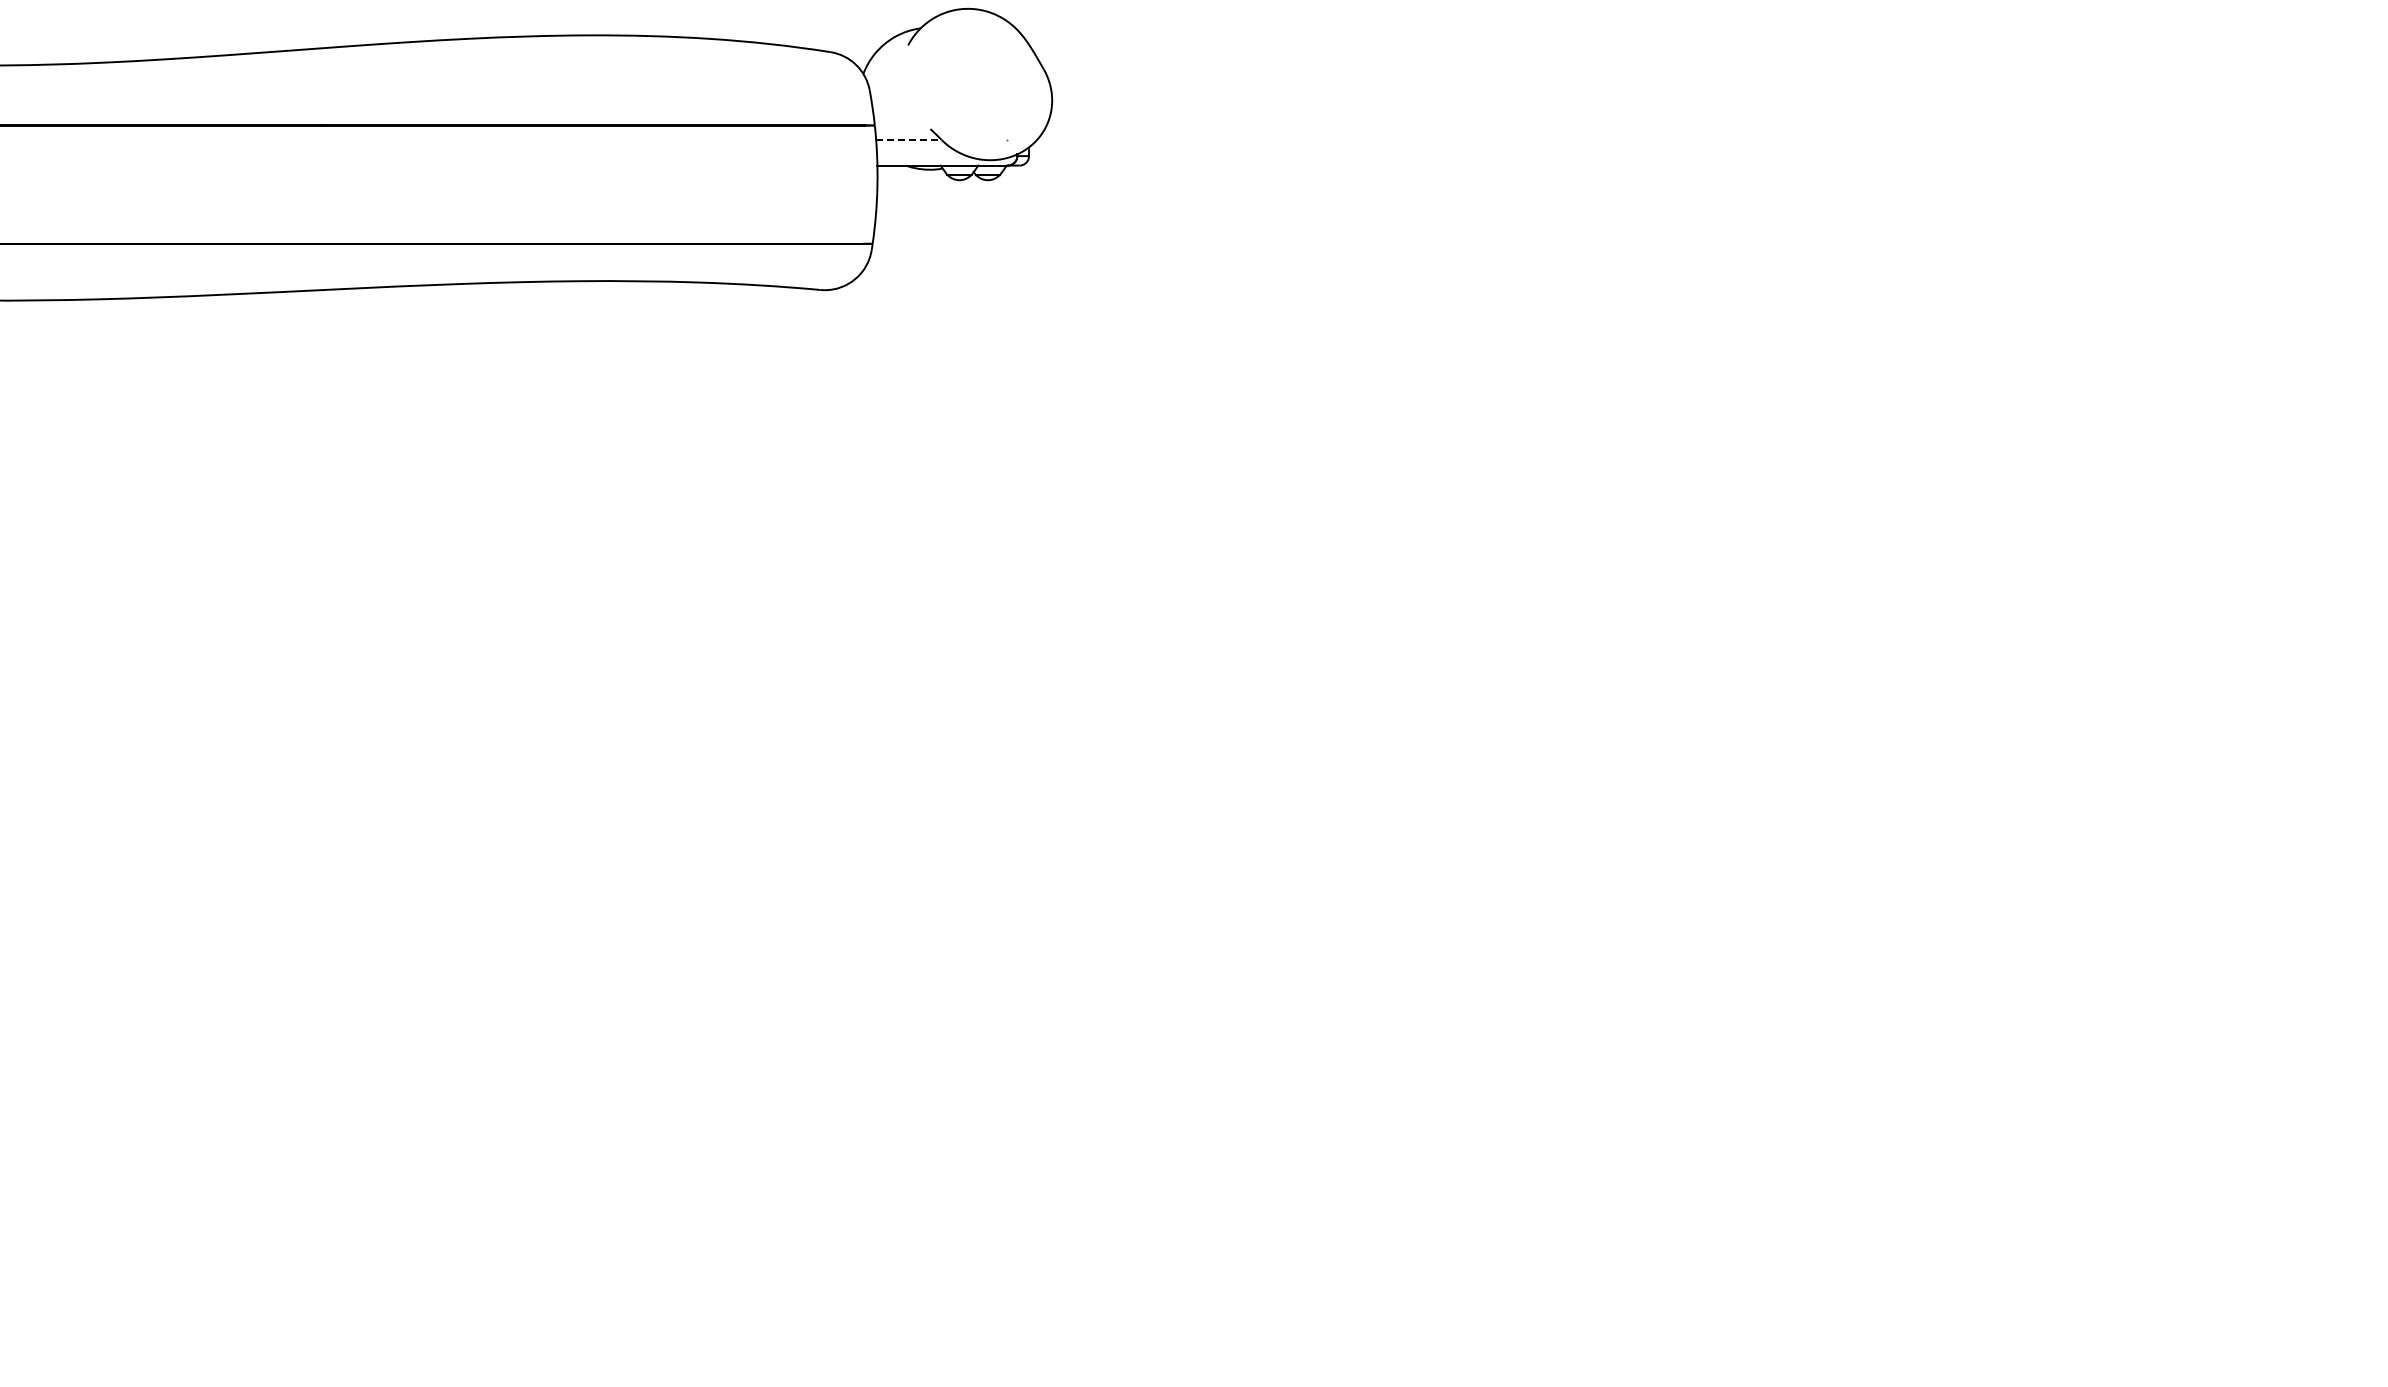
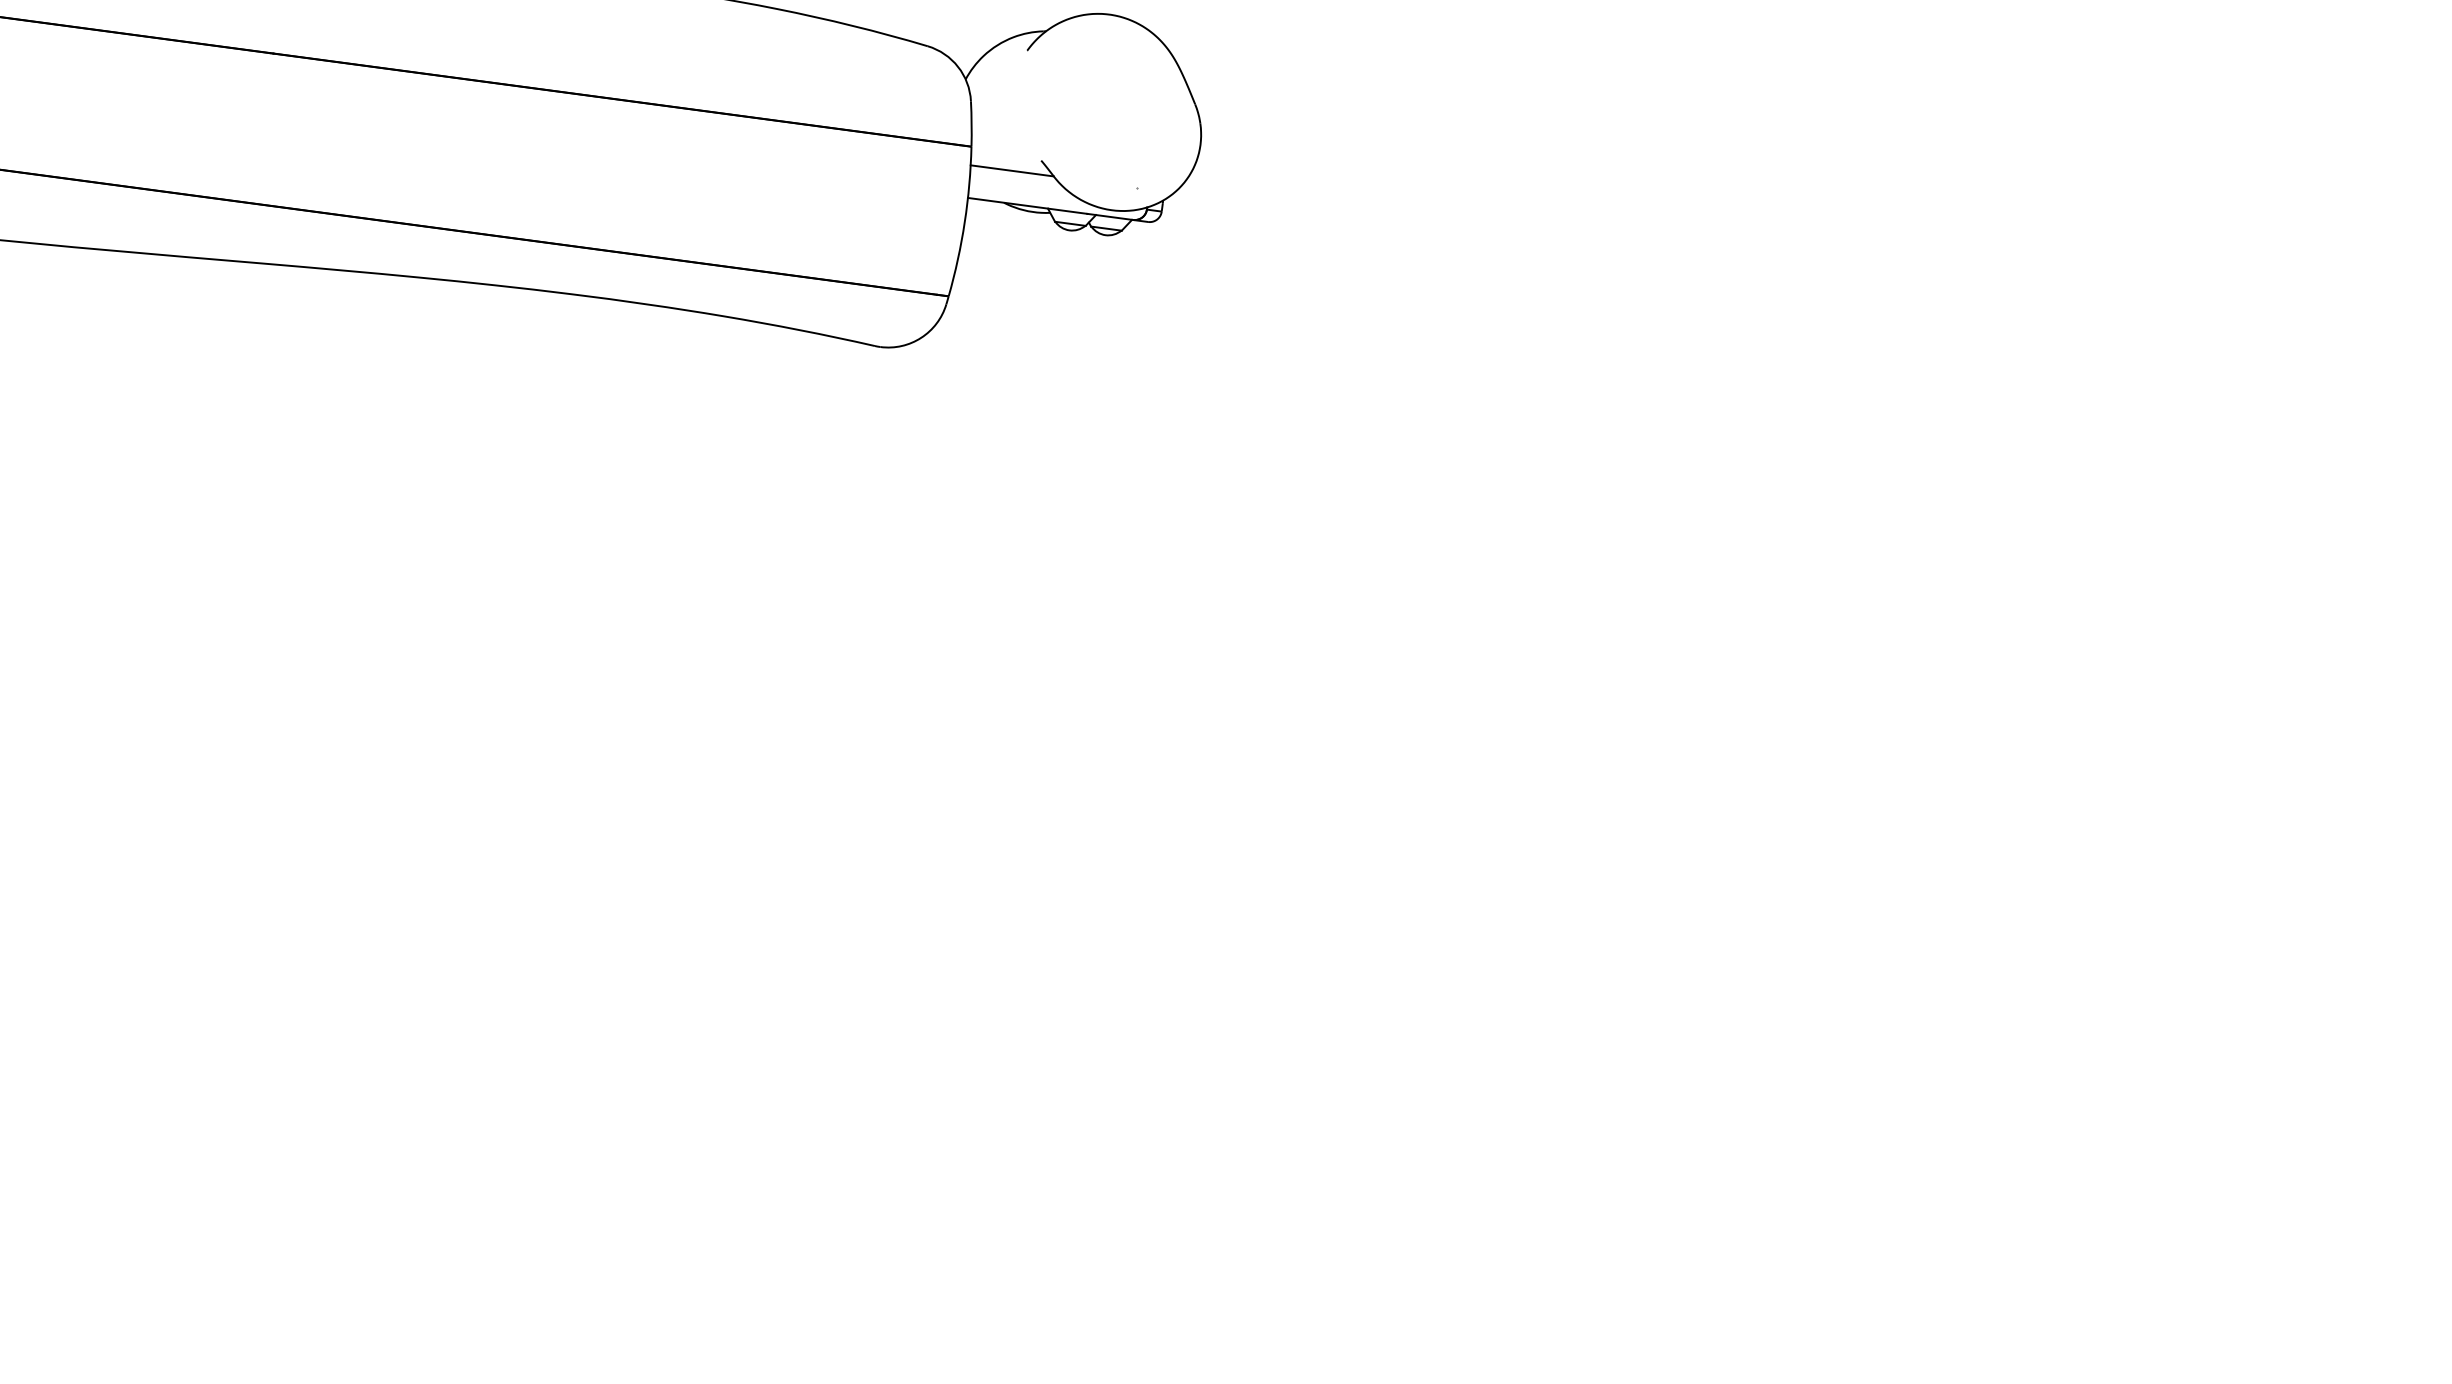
line: (908, 140) -> (1011, 171), dashed -> solid

